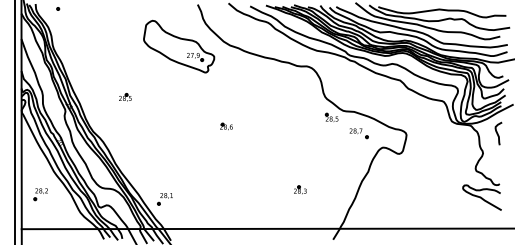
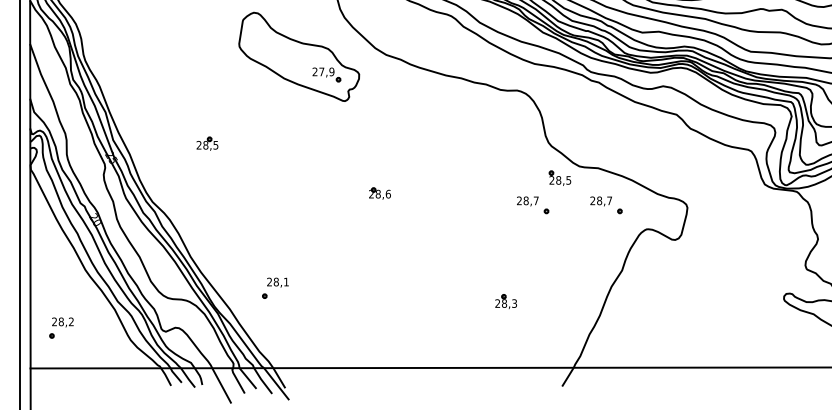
part: (315, 133) -> (532, 205), added
part: (40, 194) -> (60, 328), moved
part: (164, 199) -> (274, 288), moved

